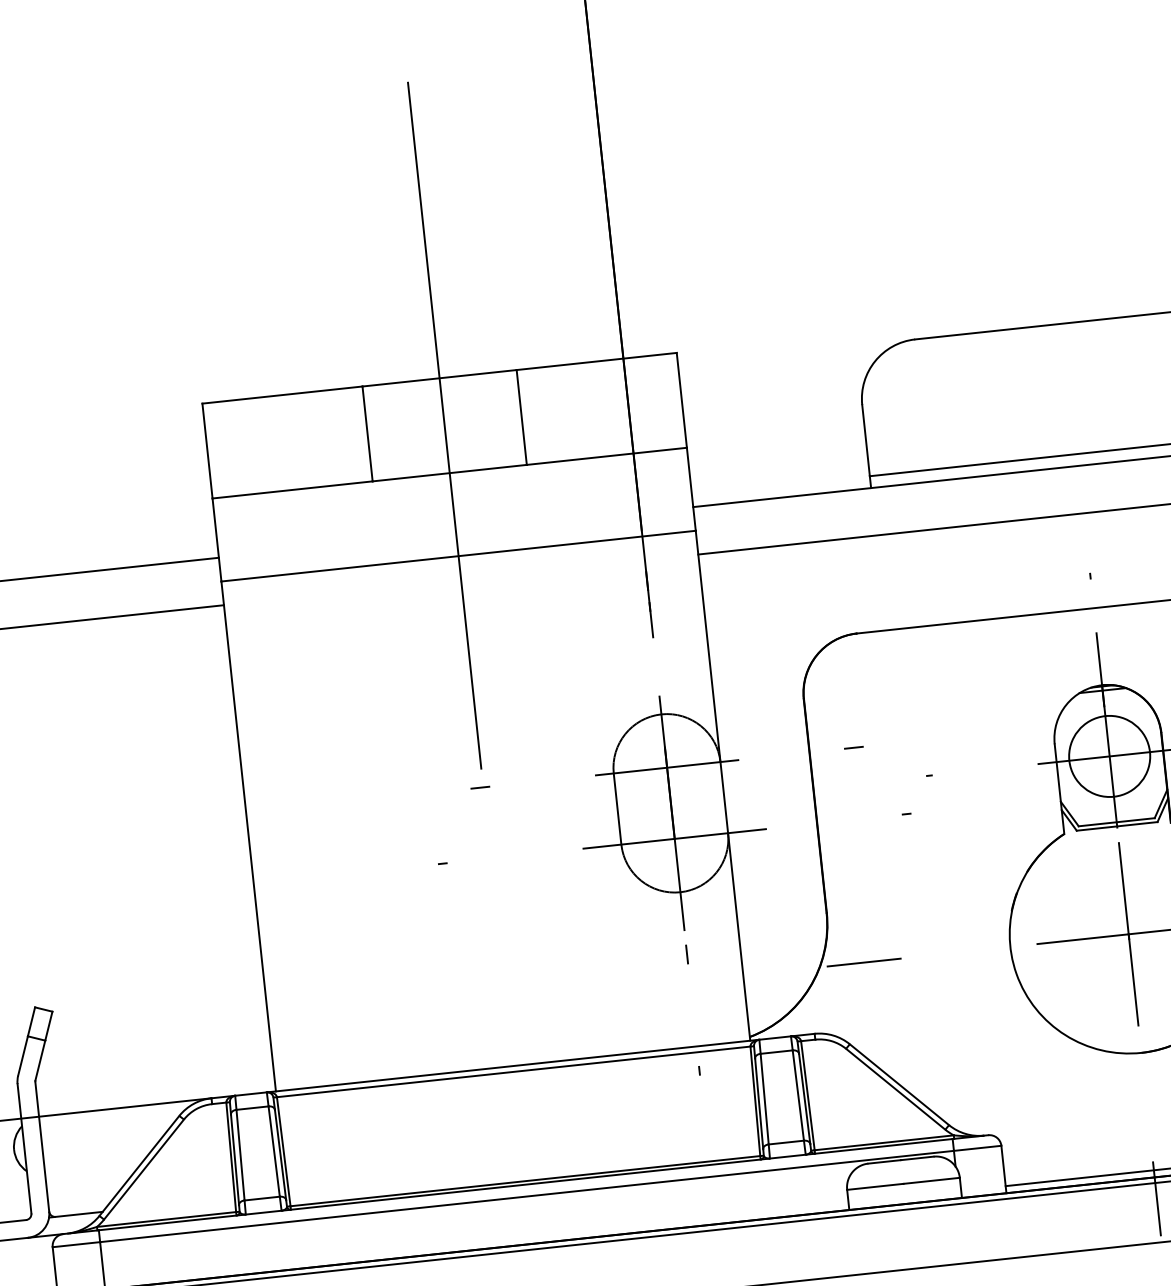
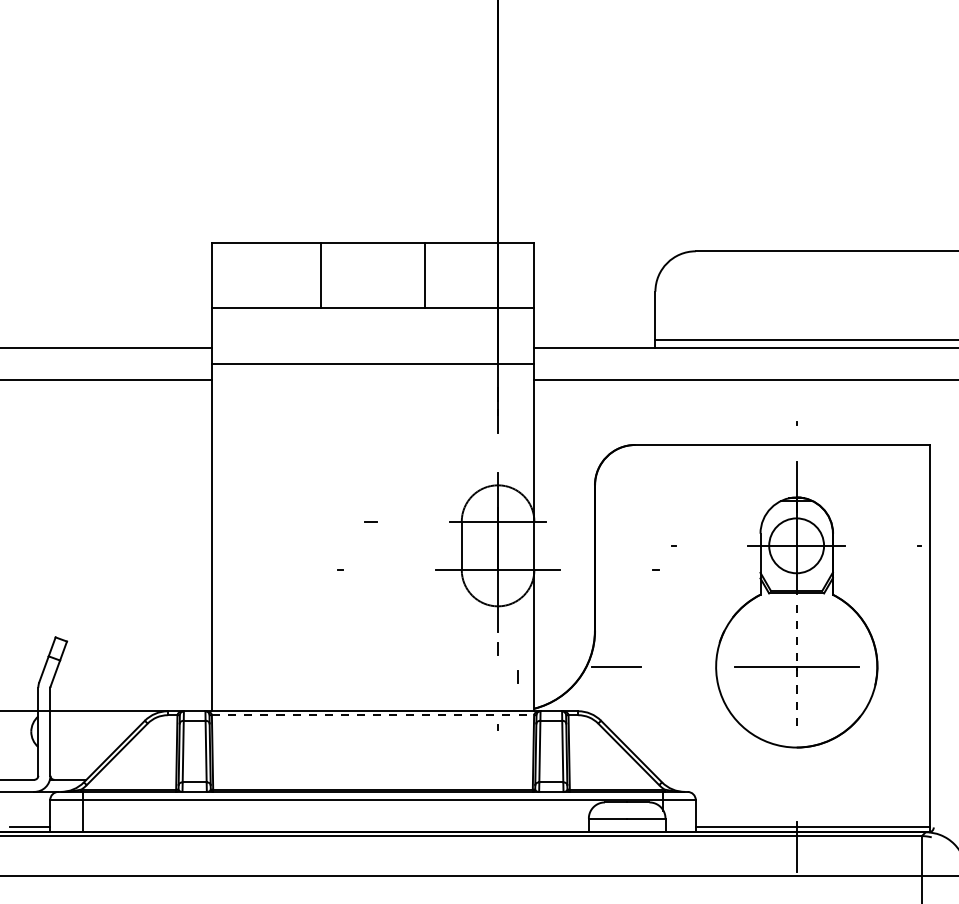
line: (445, 425) -> (373, 275), removed
line: (852, 747) -> (624, 521), removed
line: (1128, 935) -> (796, 667), solid -> dashed
line: (719, 992) -> (517, 676), added
line: (514, 1072) -> (373, 715), solid -> dashed

